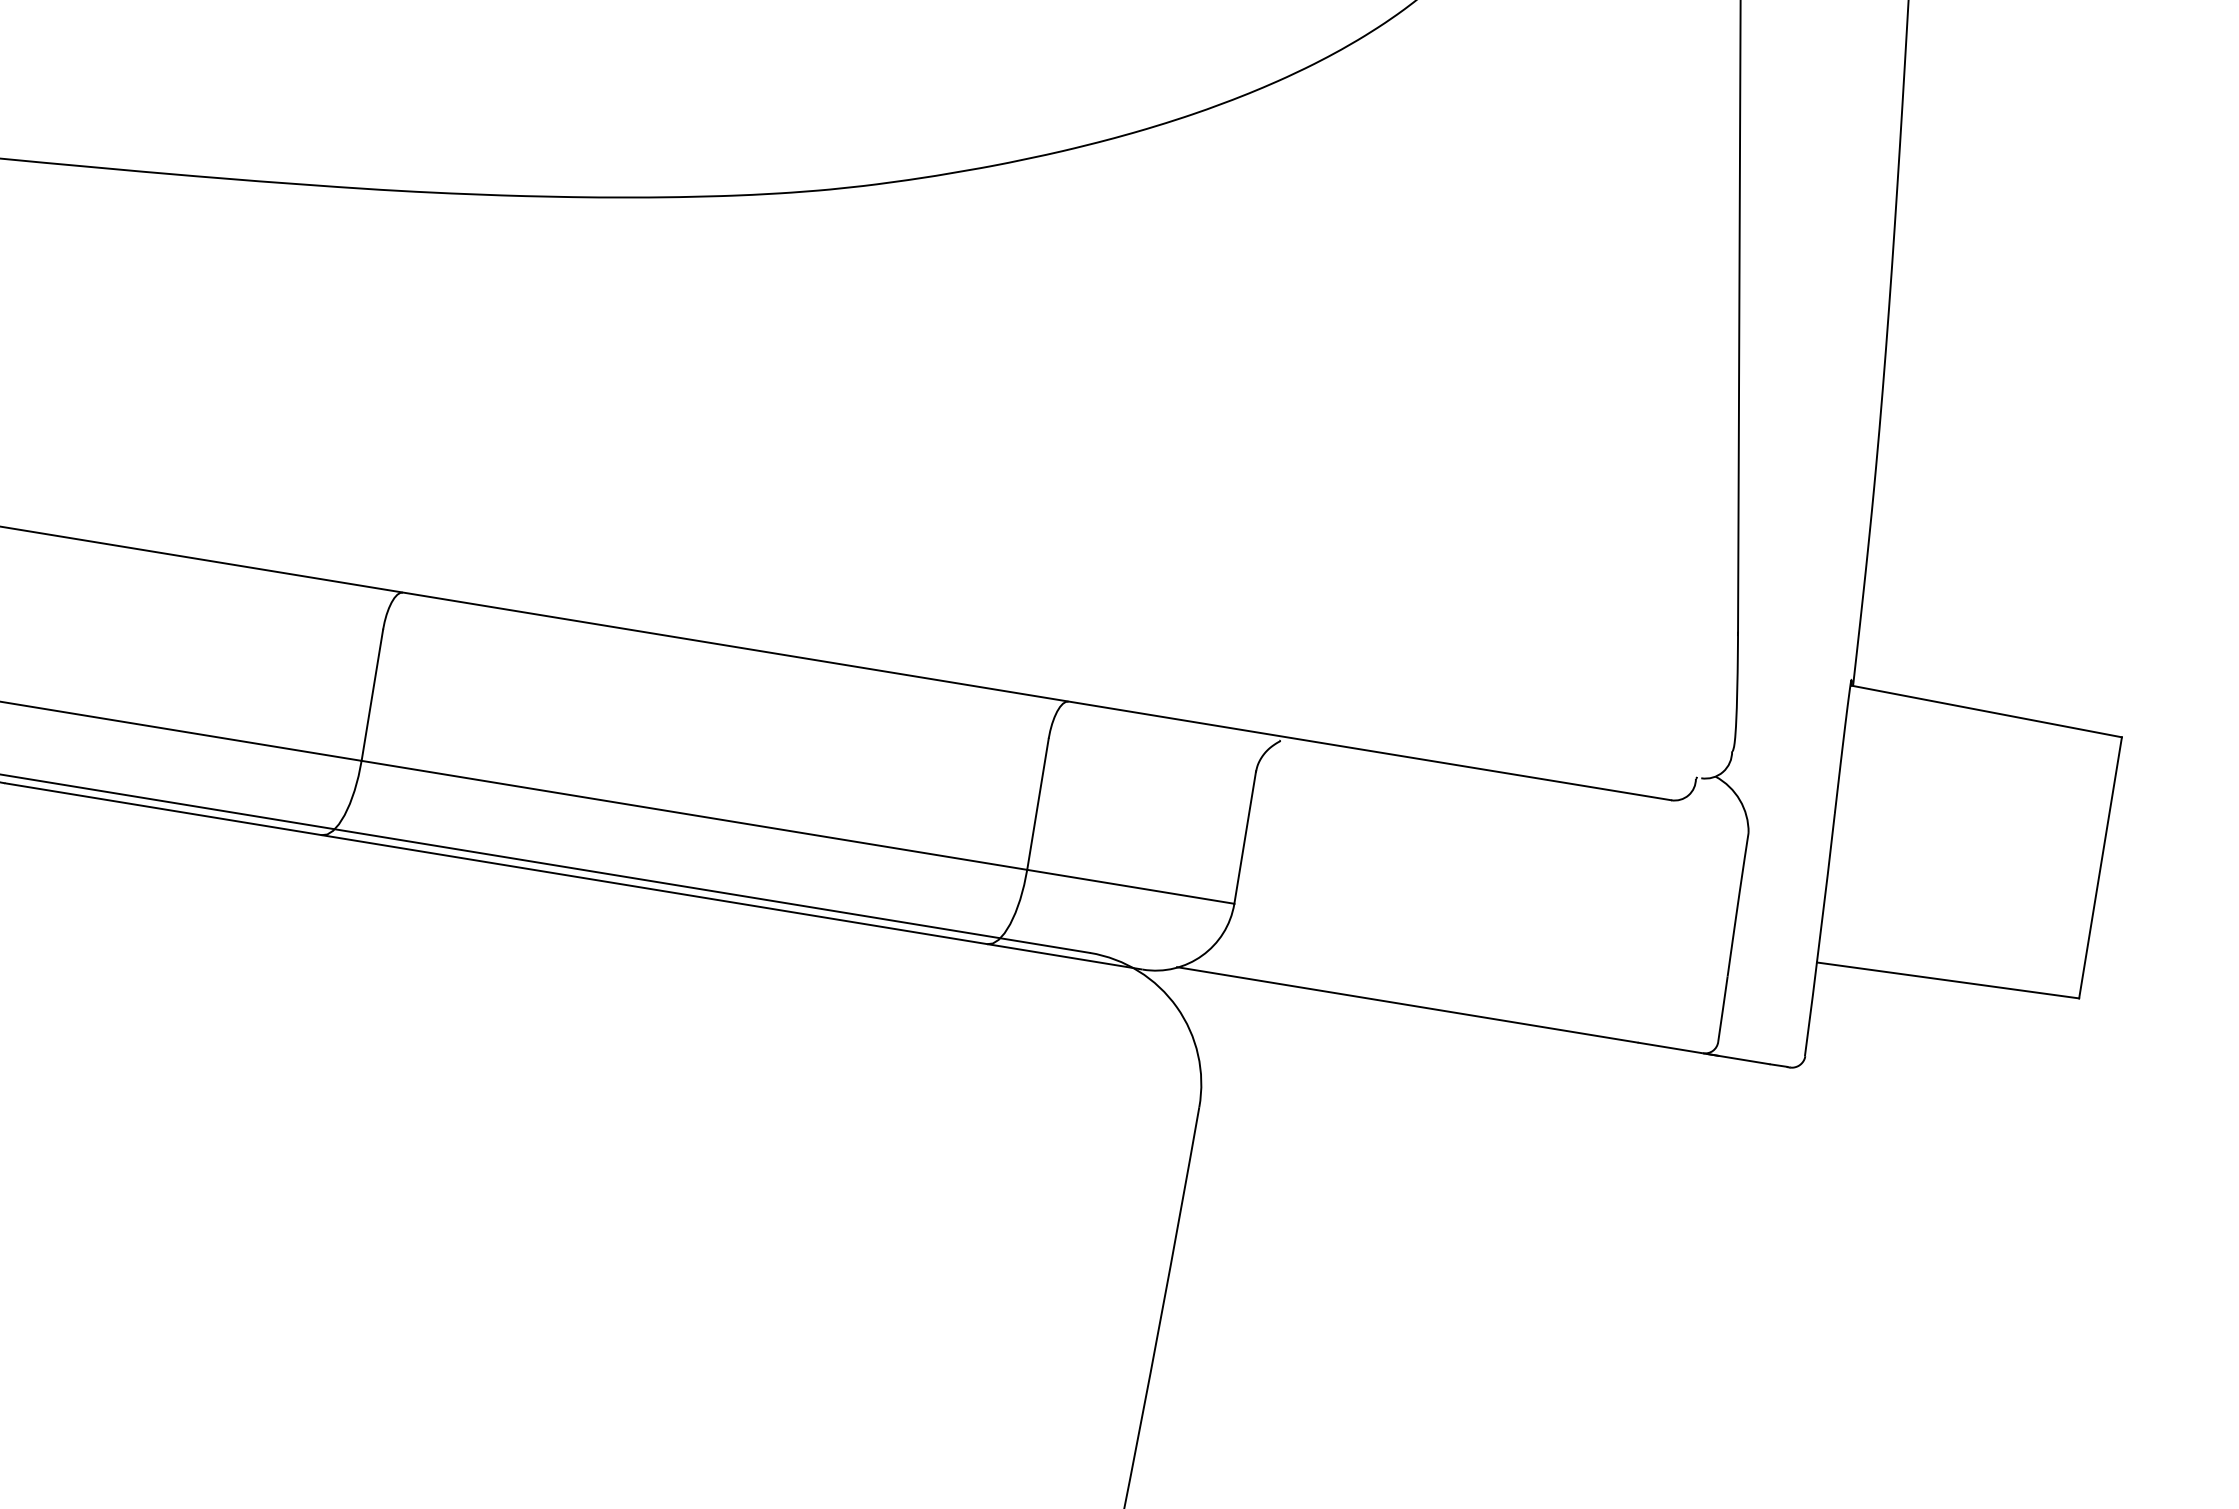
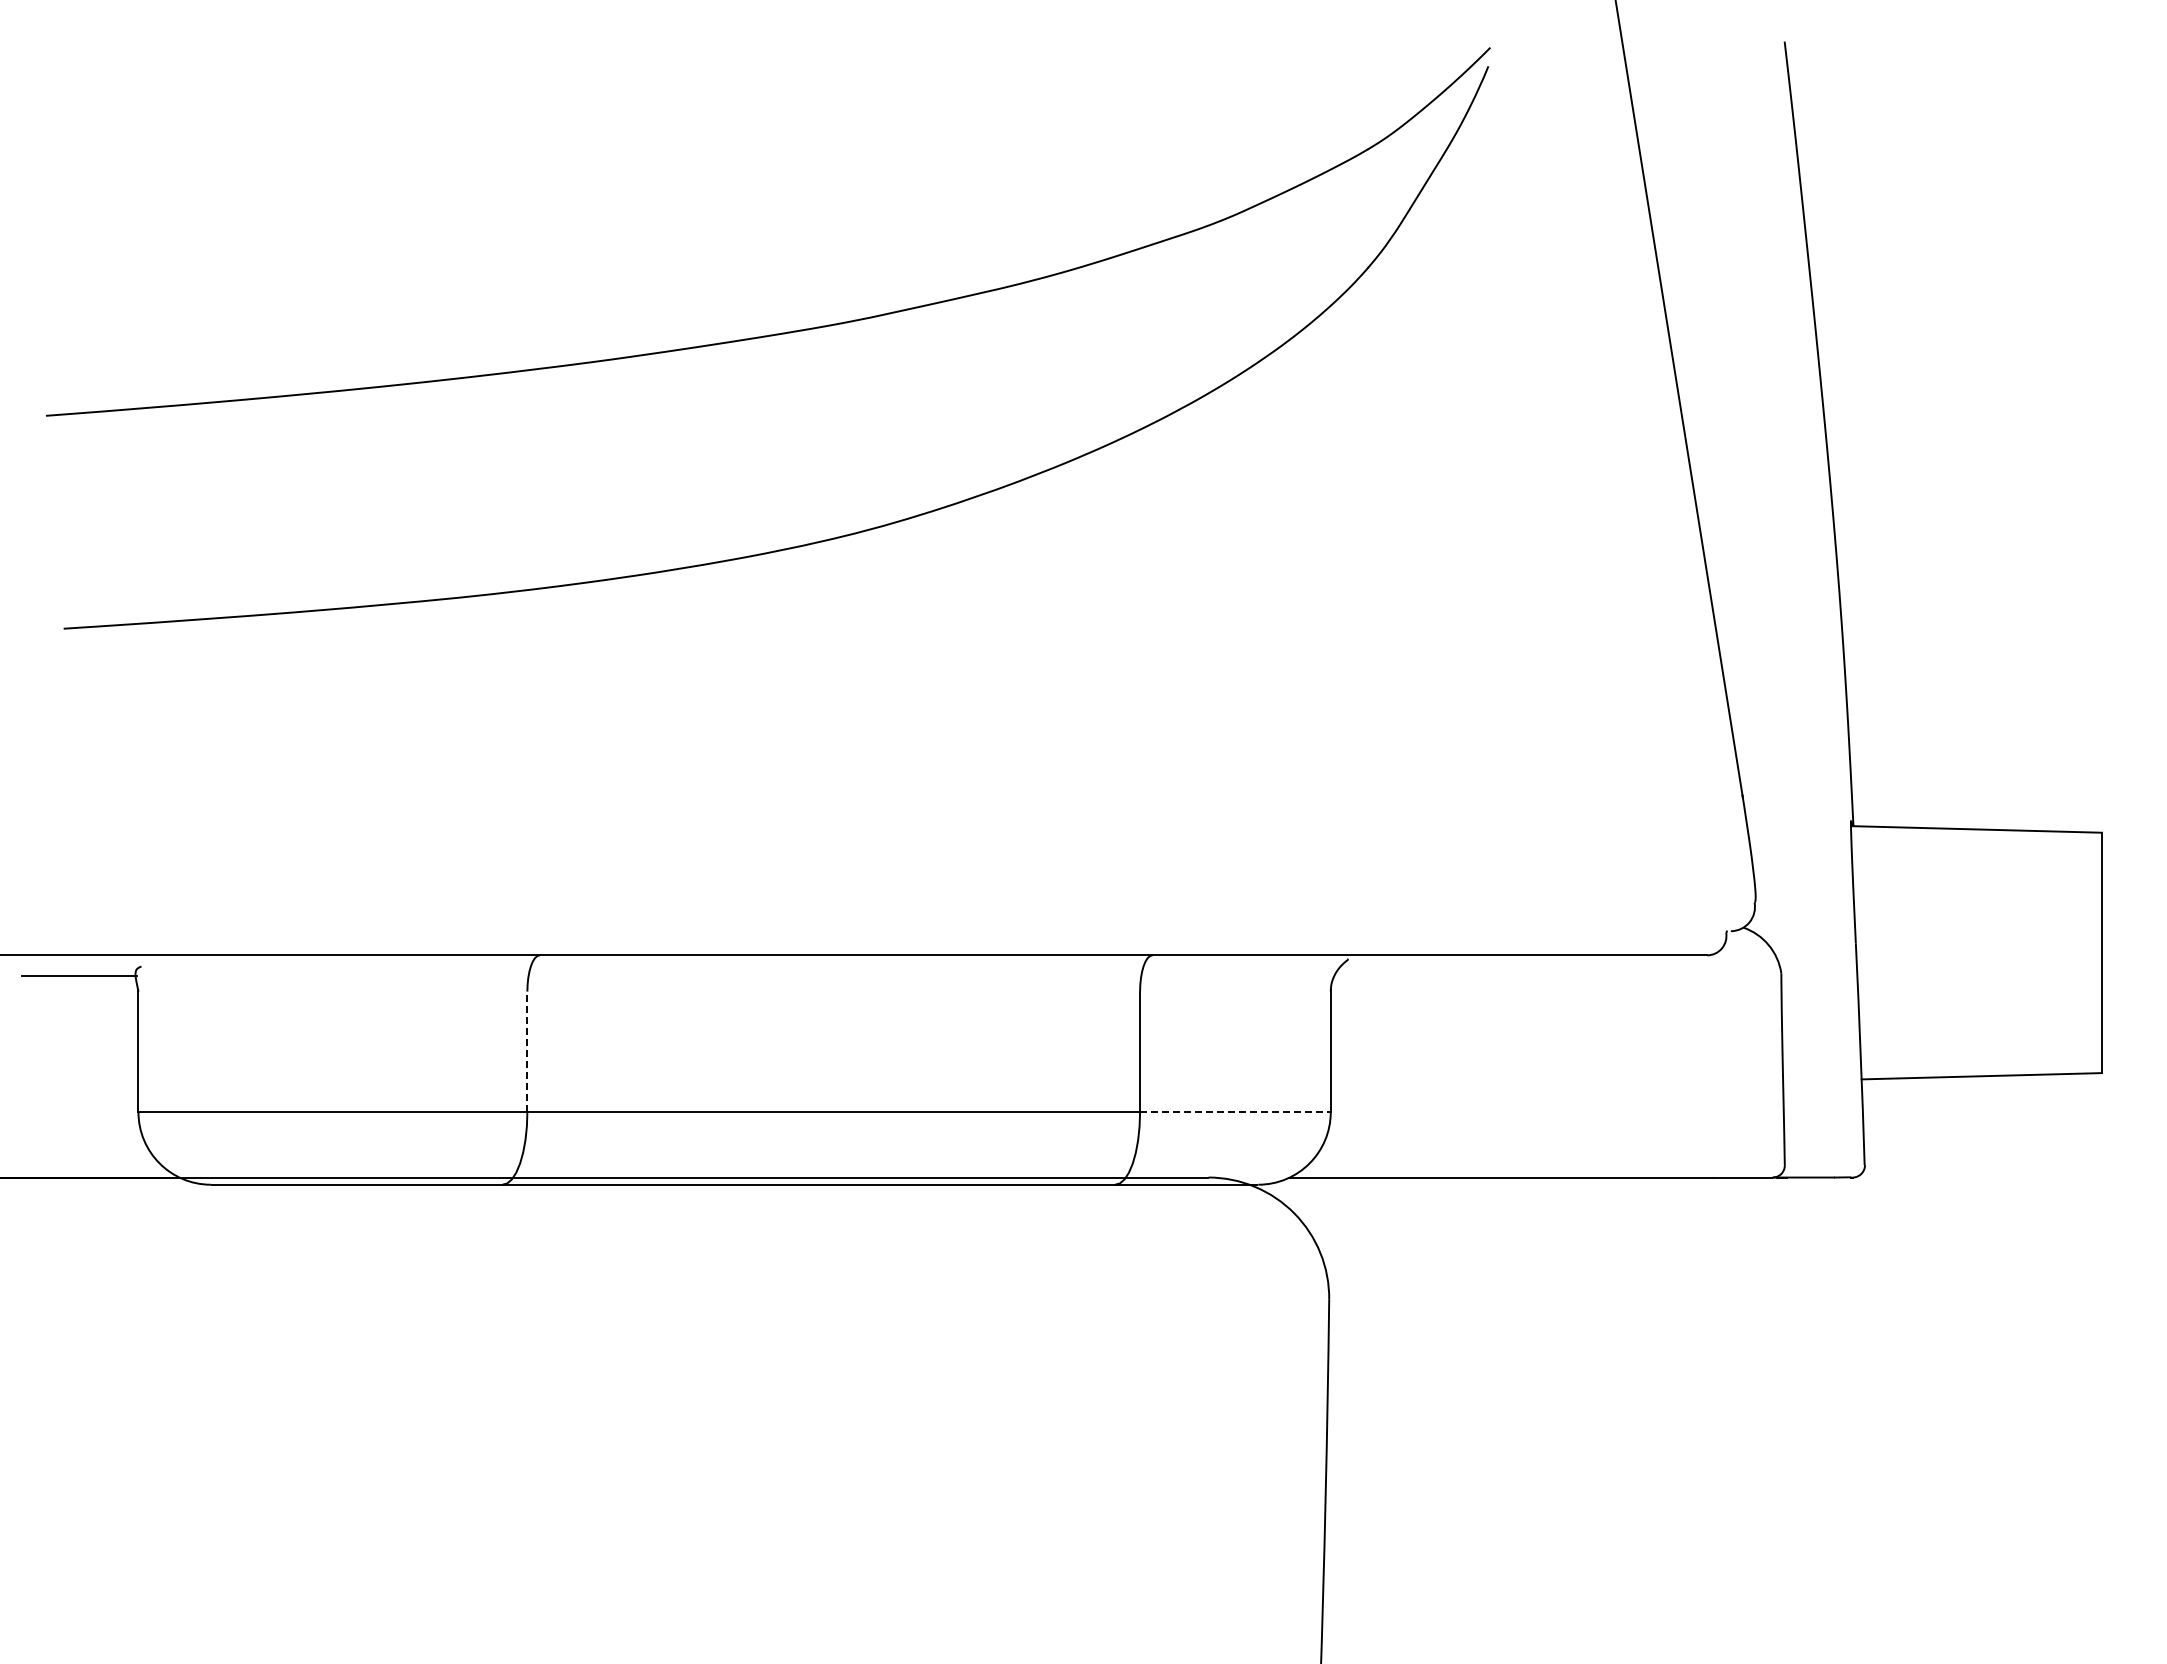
line: (372, 694) -> (527, 1051), solid -> dashed
line: (1130, 887) -> (1235, 1112), solid -> dashed

